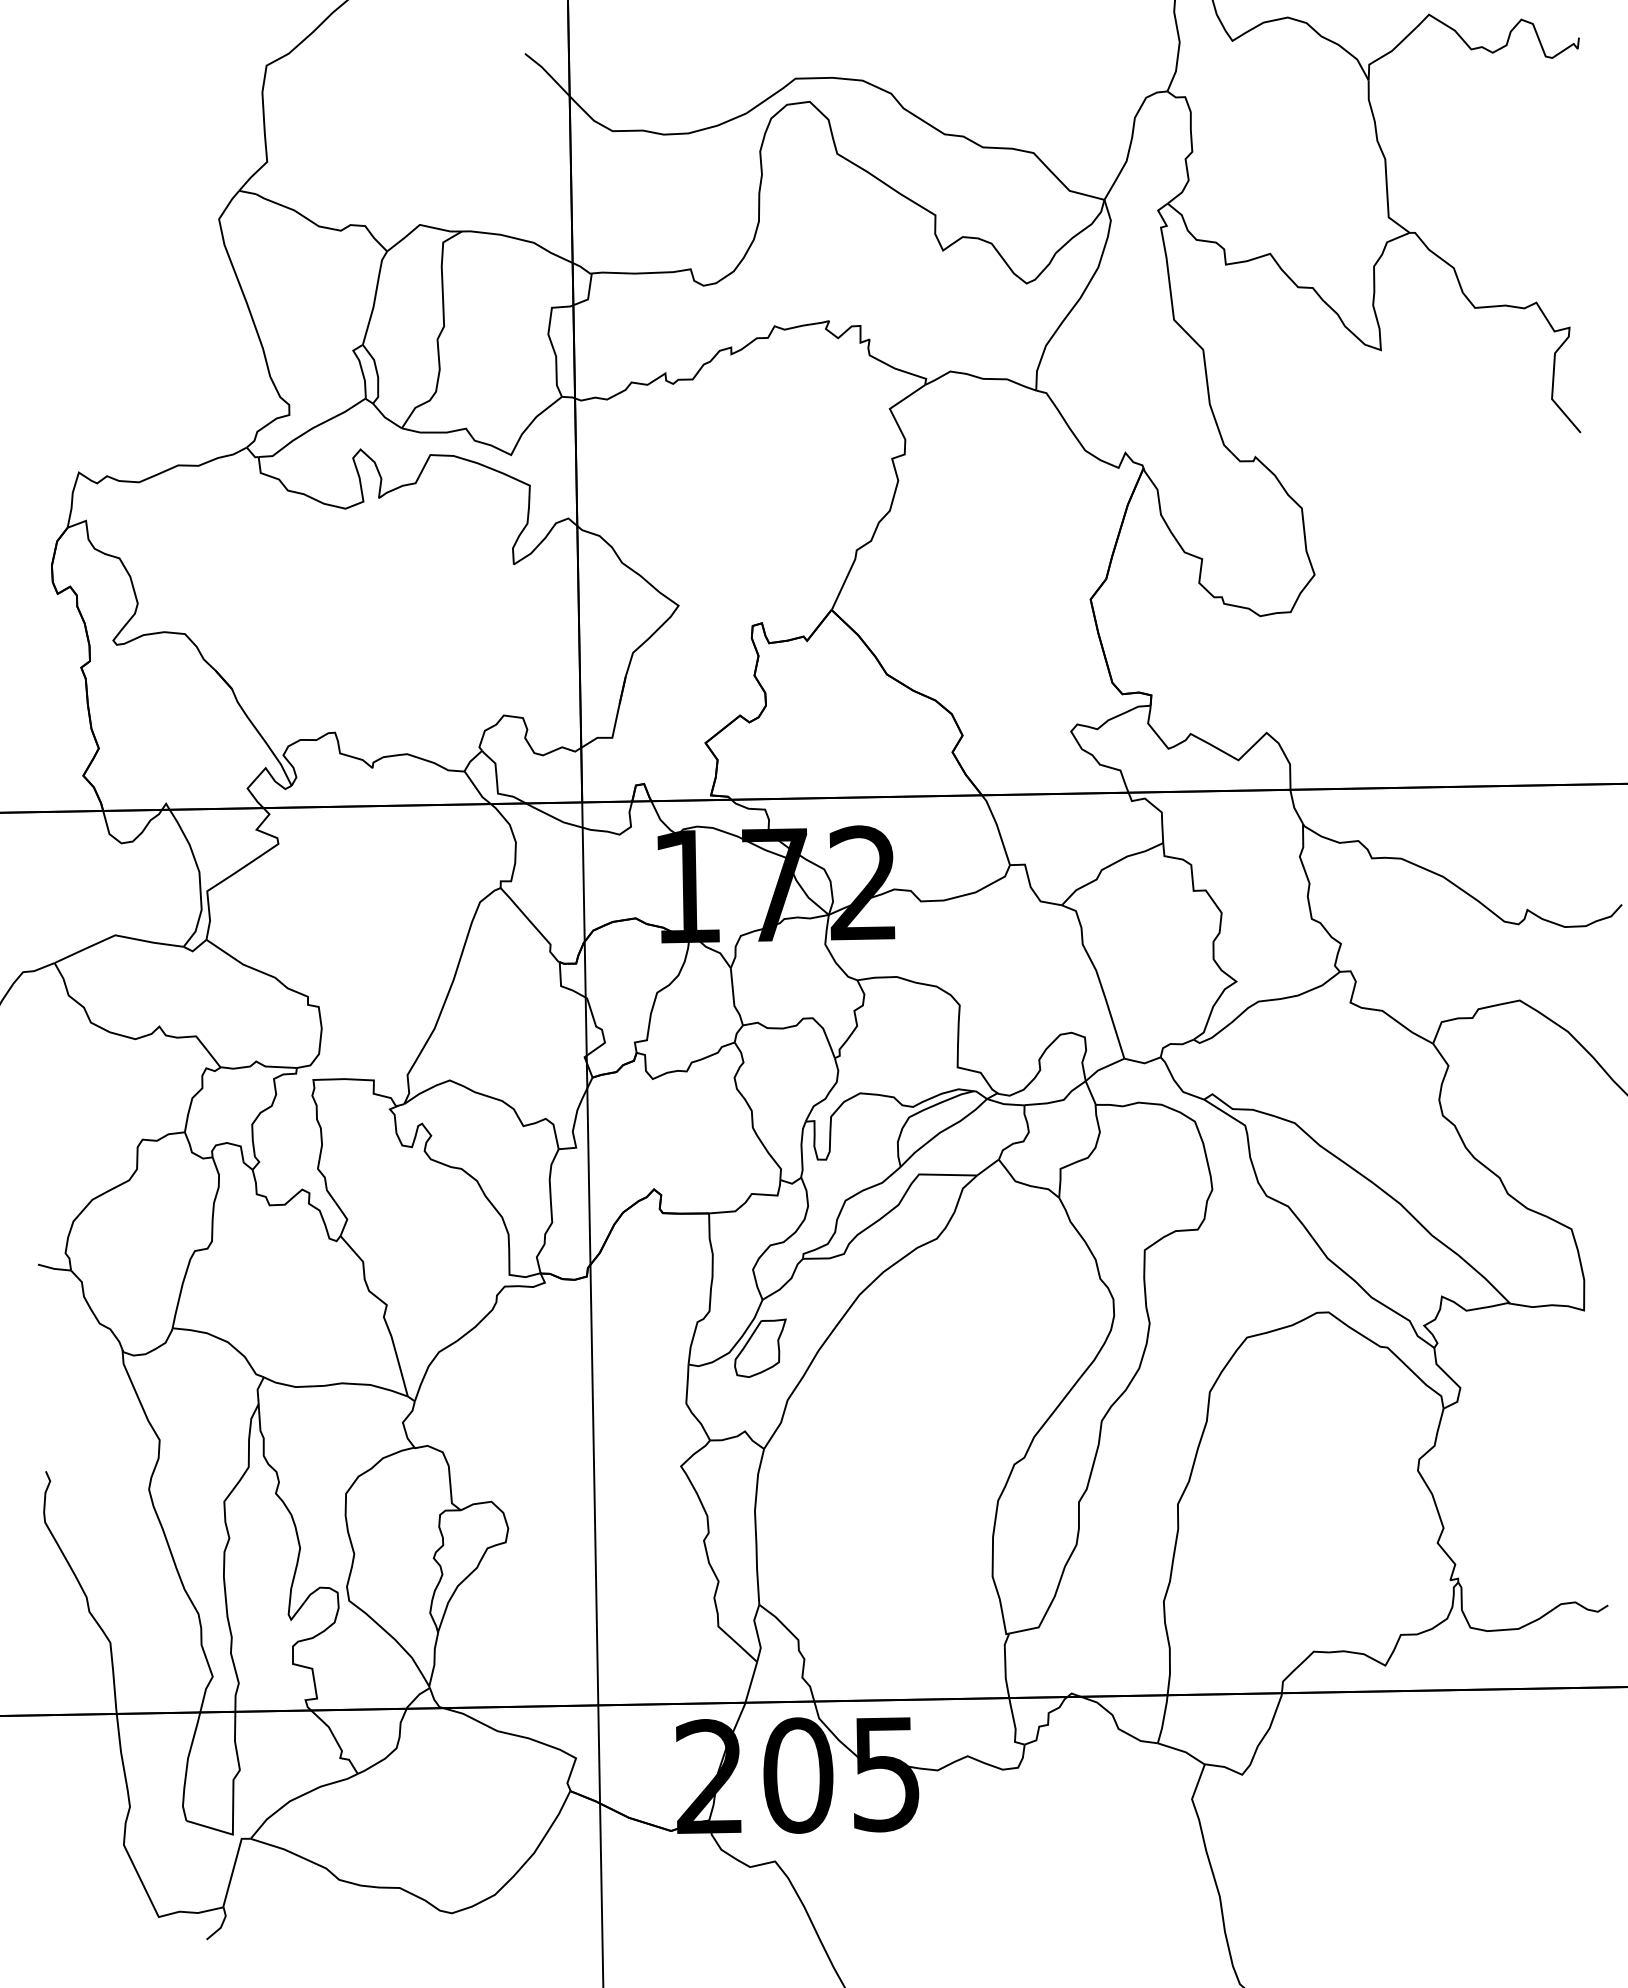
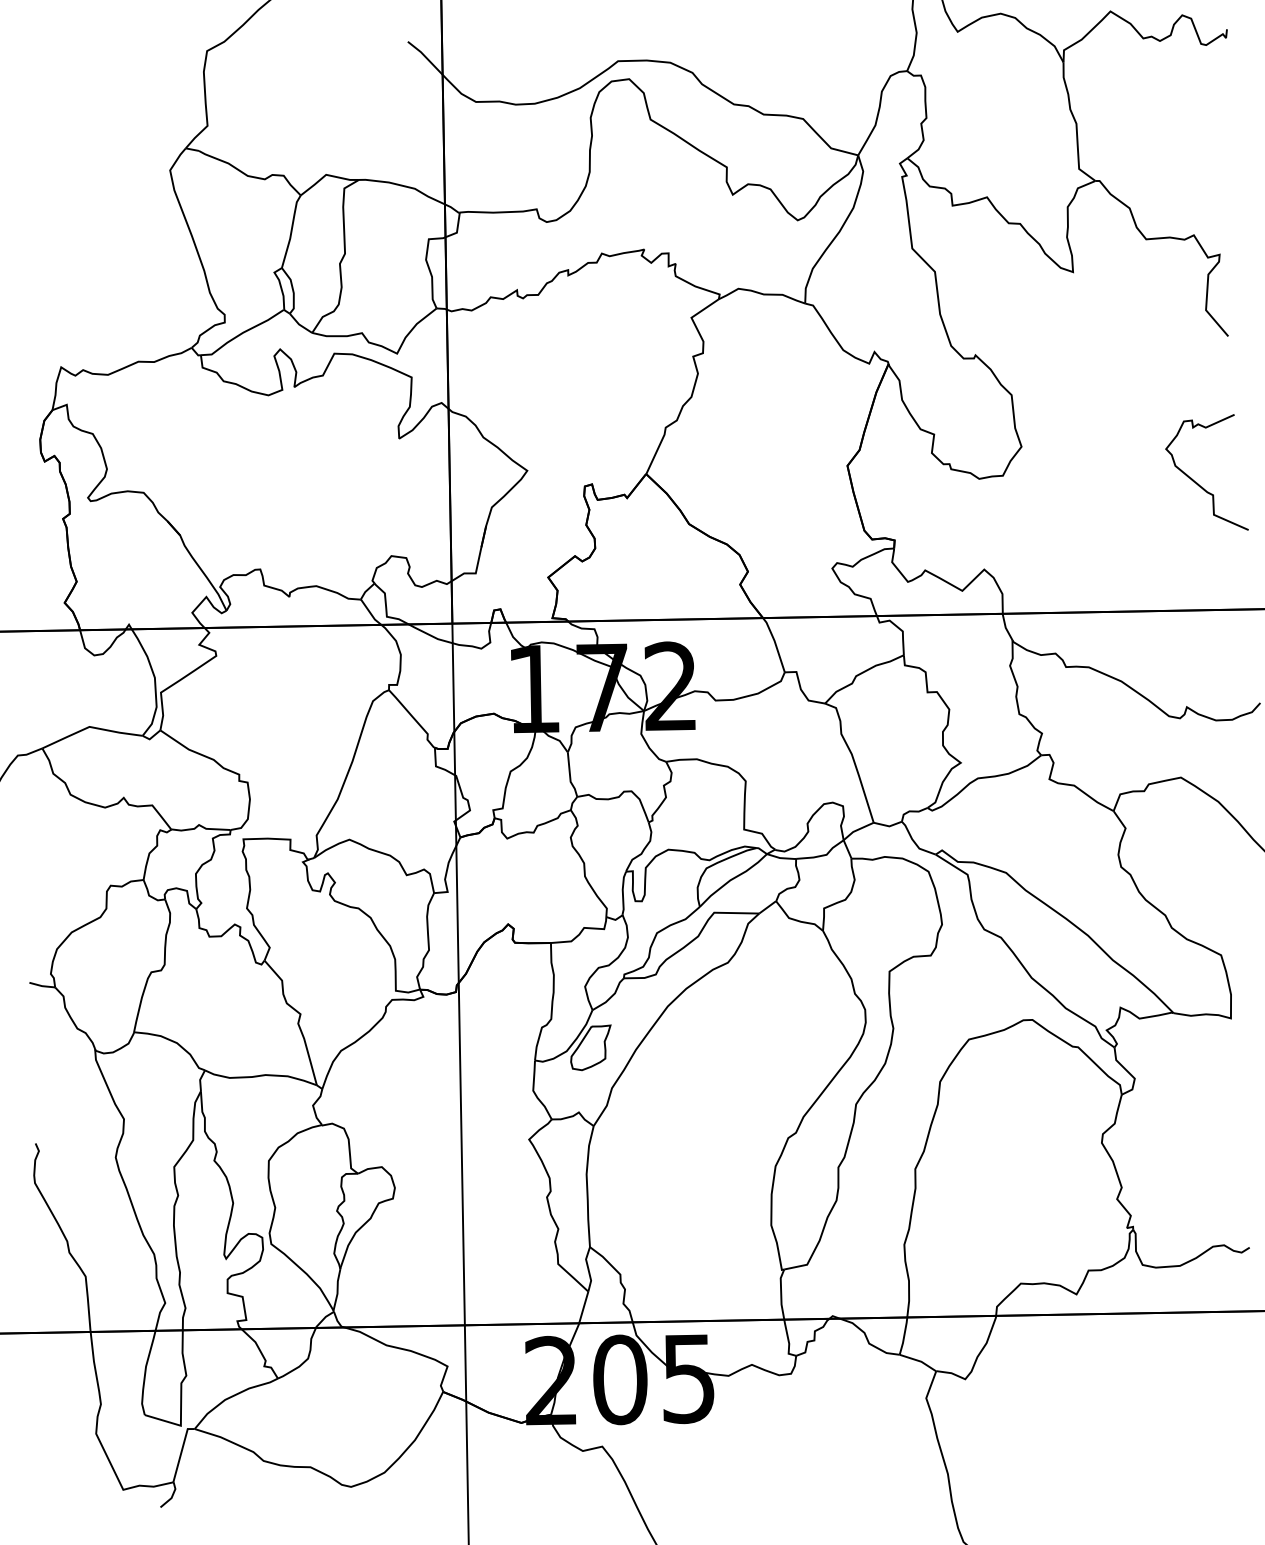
curve: (1541, 620) -> (1197, 482), added

